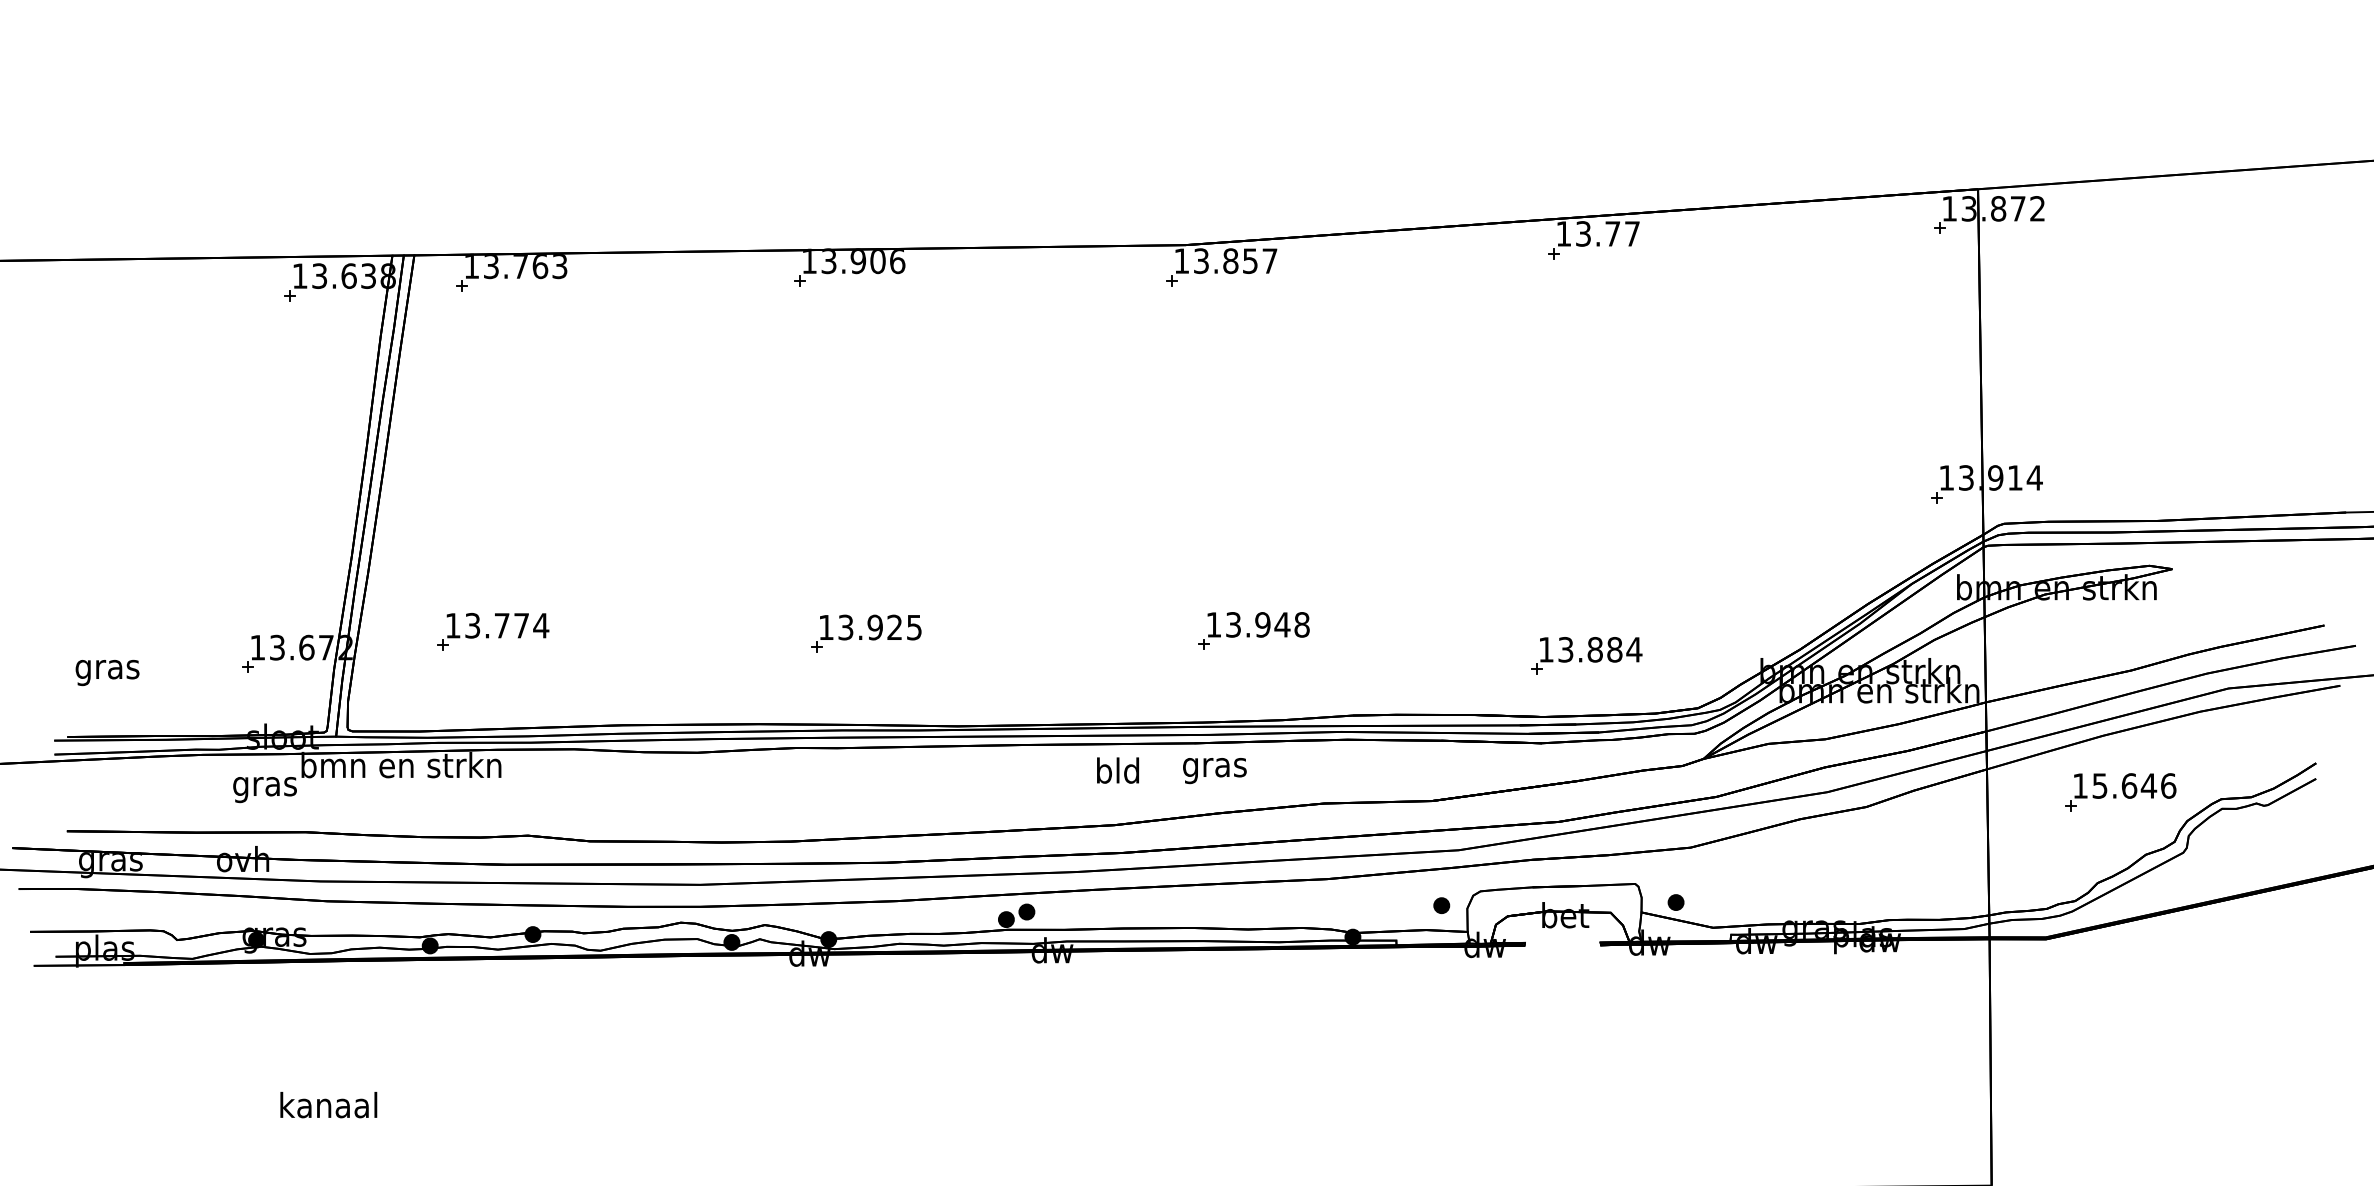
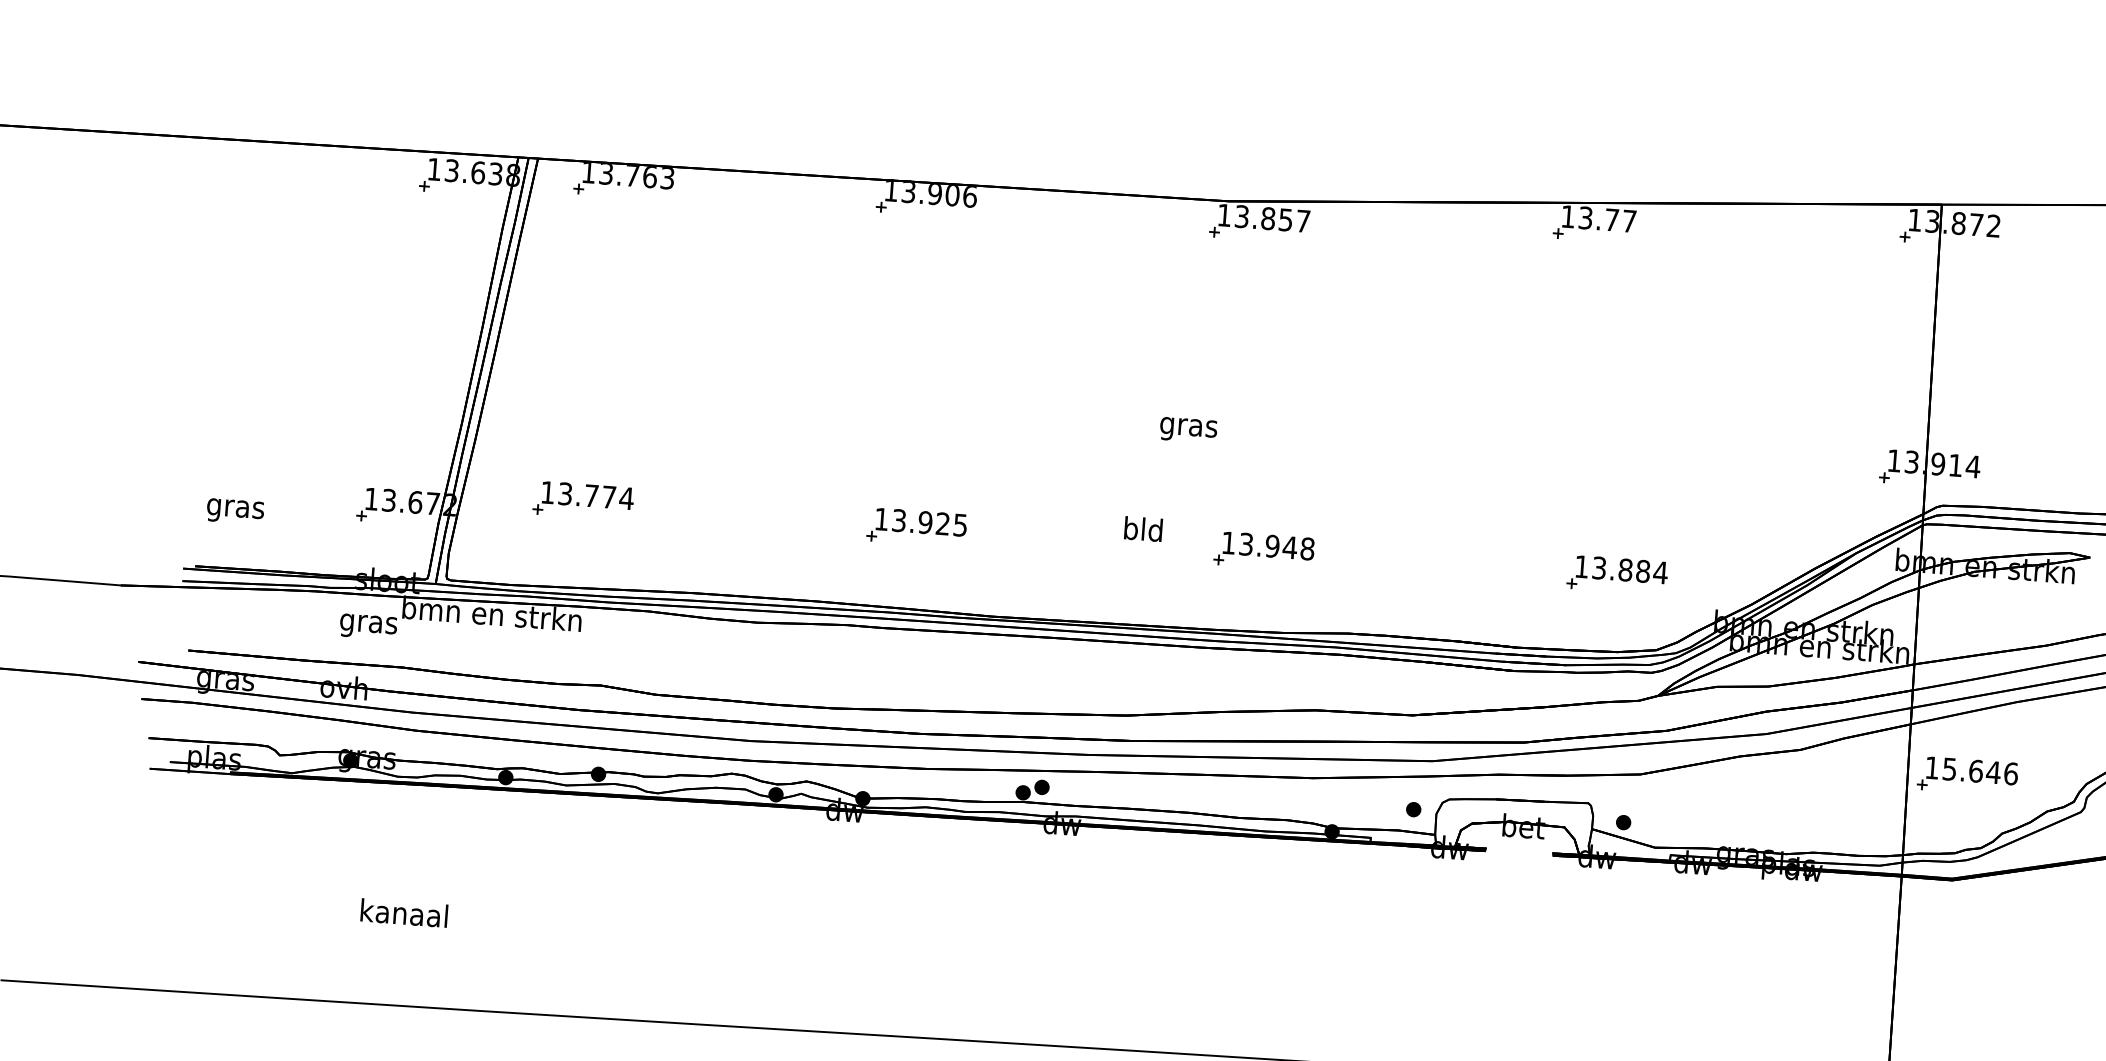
part: (1586, 655) -> (1617, 574), moved
text: (1117, 770) -> (1143, 529), moved
text: (1214, 771) -> (1188, 430), moved
part: (2120, 792) -> (1967, 776), moved

